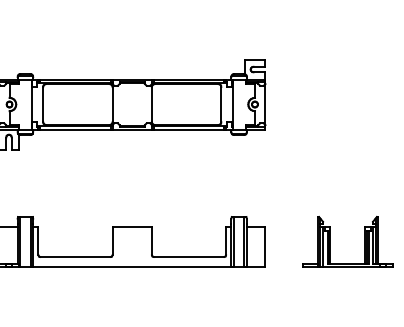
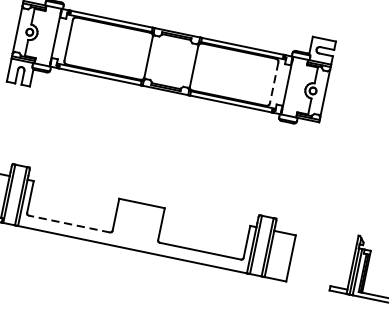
line: (221, 104) -> (274, 82), solid -> dashed
line: (75, 257) -> (69, 224), solid -> dashed

